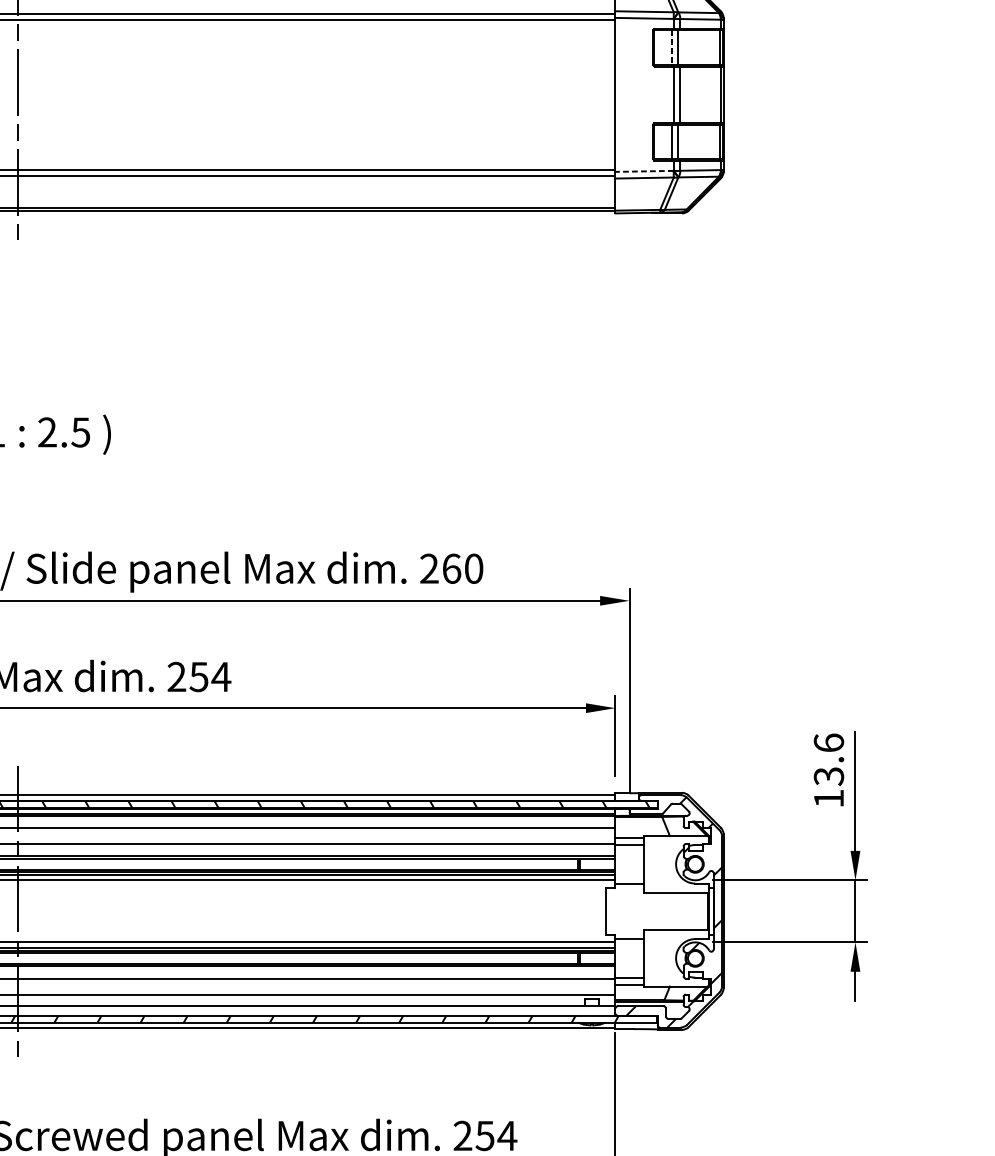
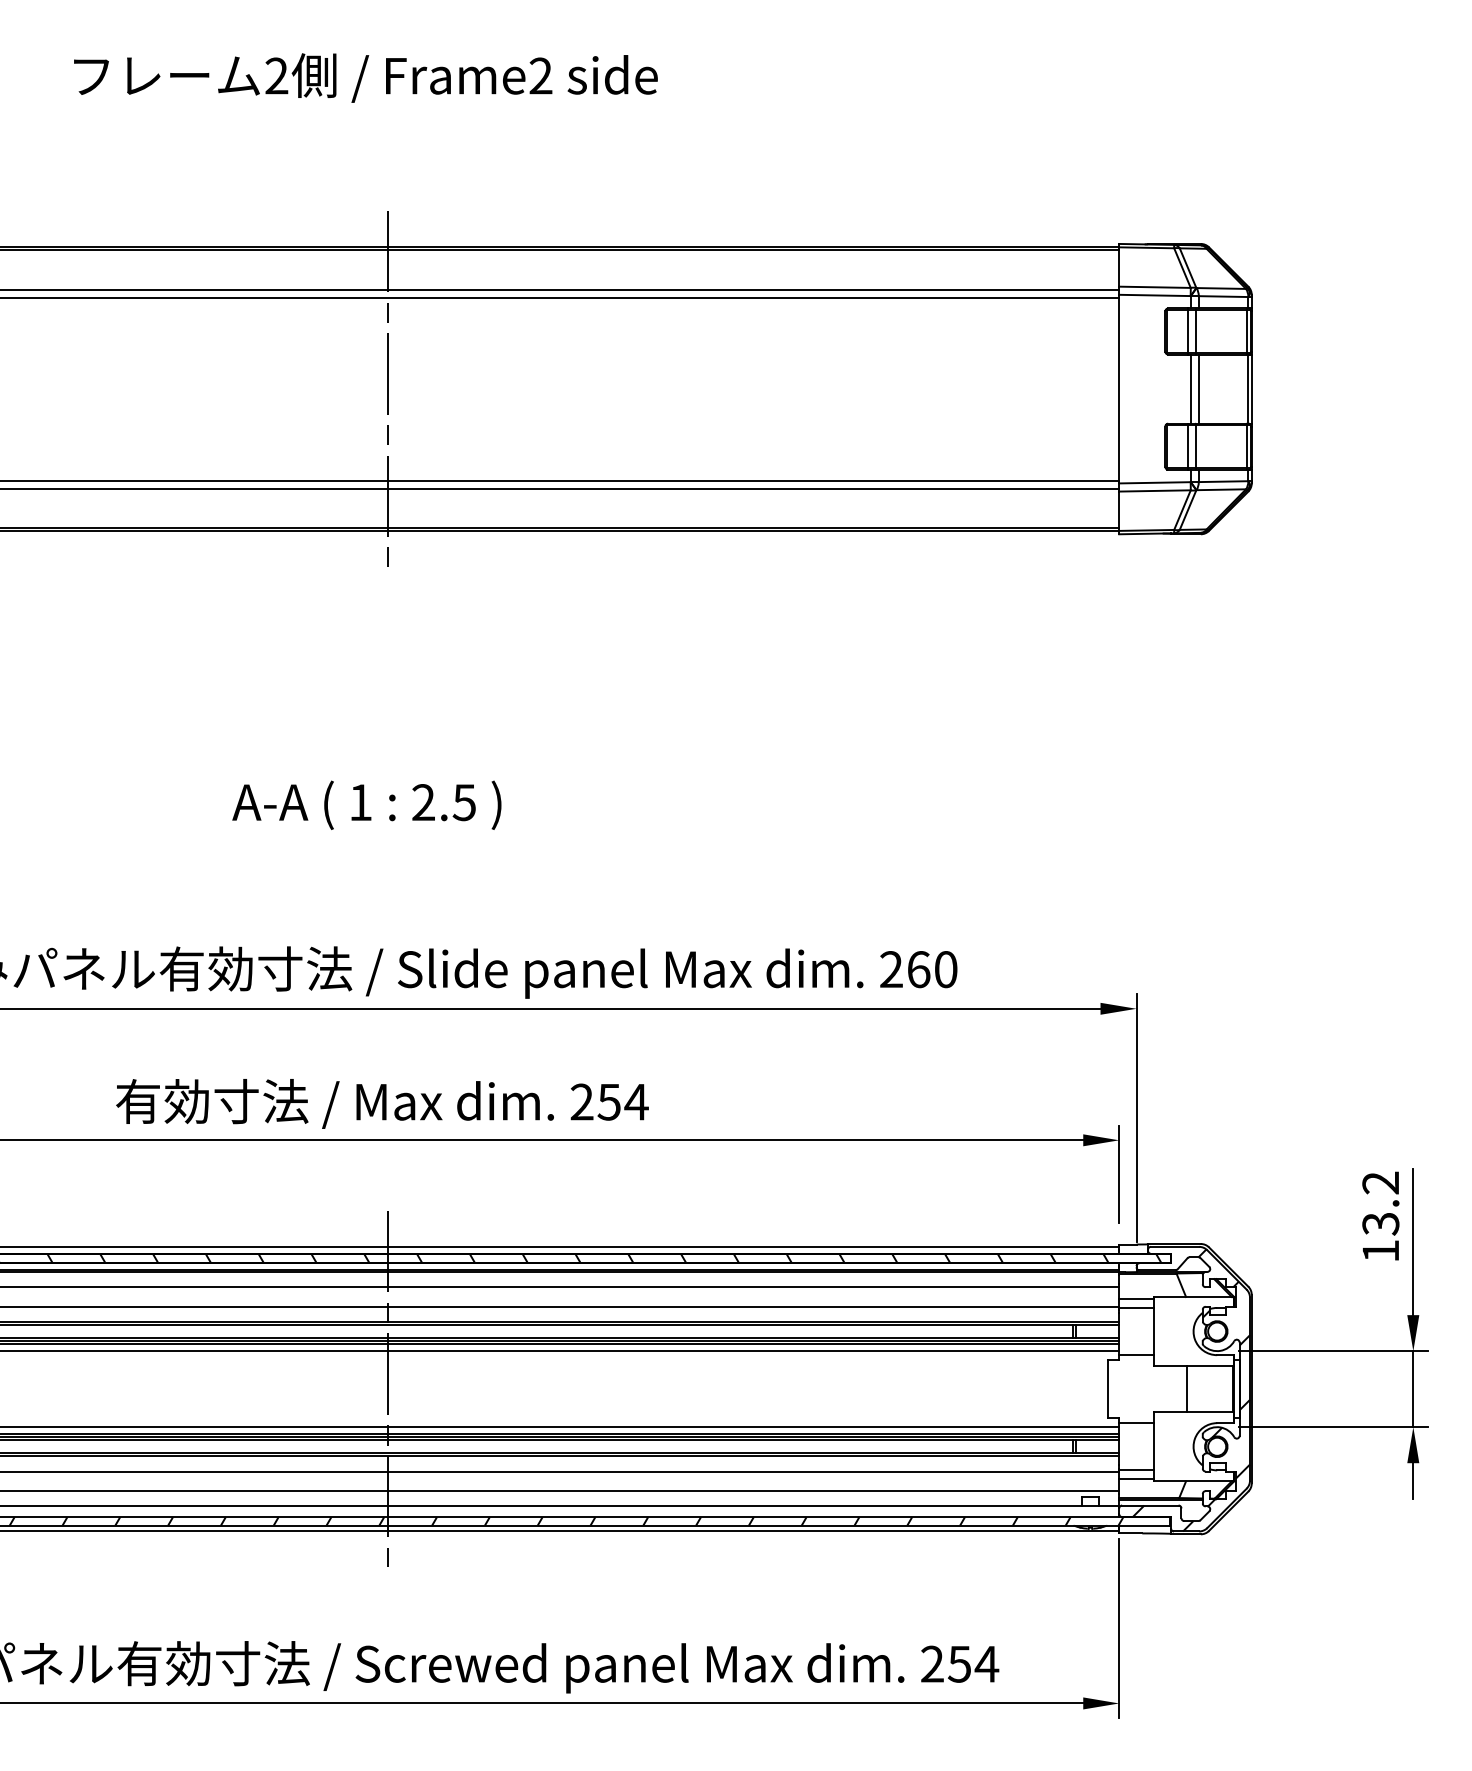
line: (671, 48) -> (1188, 332), dashed -> solid
line: (644, 171) -> (1154, 482), dashed -> solid
text: (828, 742) -> (1380, 1182), 13.6 -> 13.2
line: (670, 911) -> (1186, 1389), added

